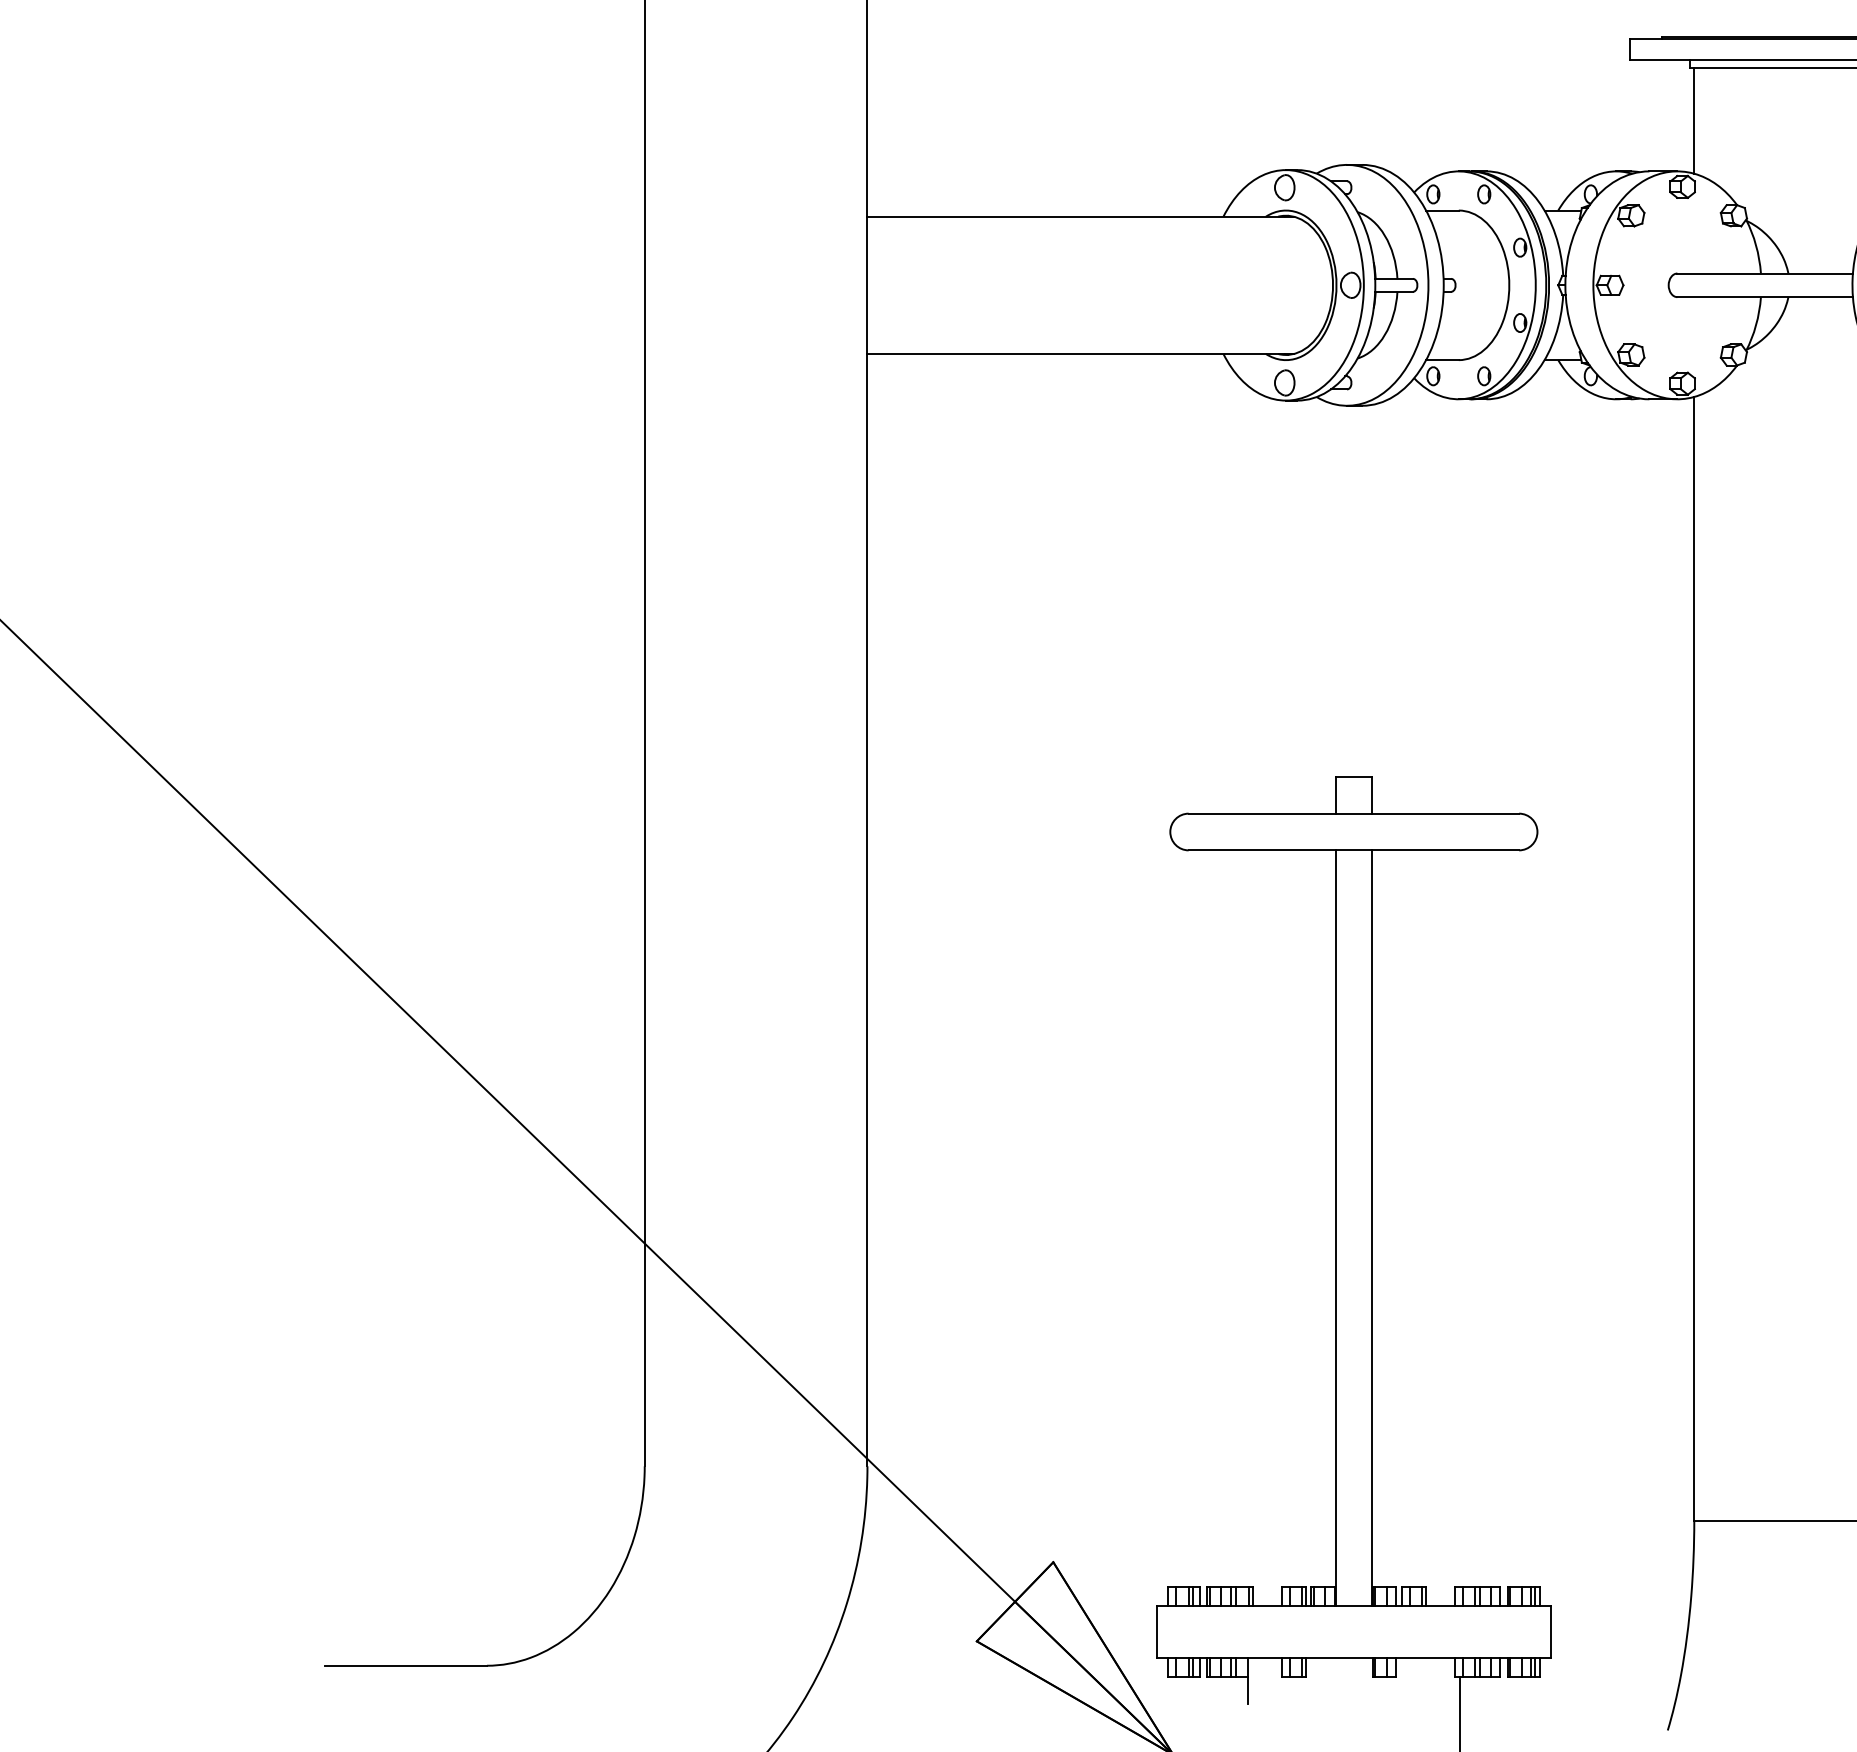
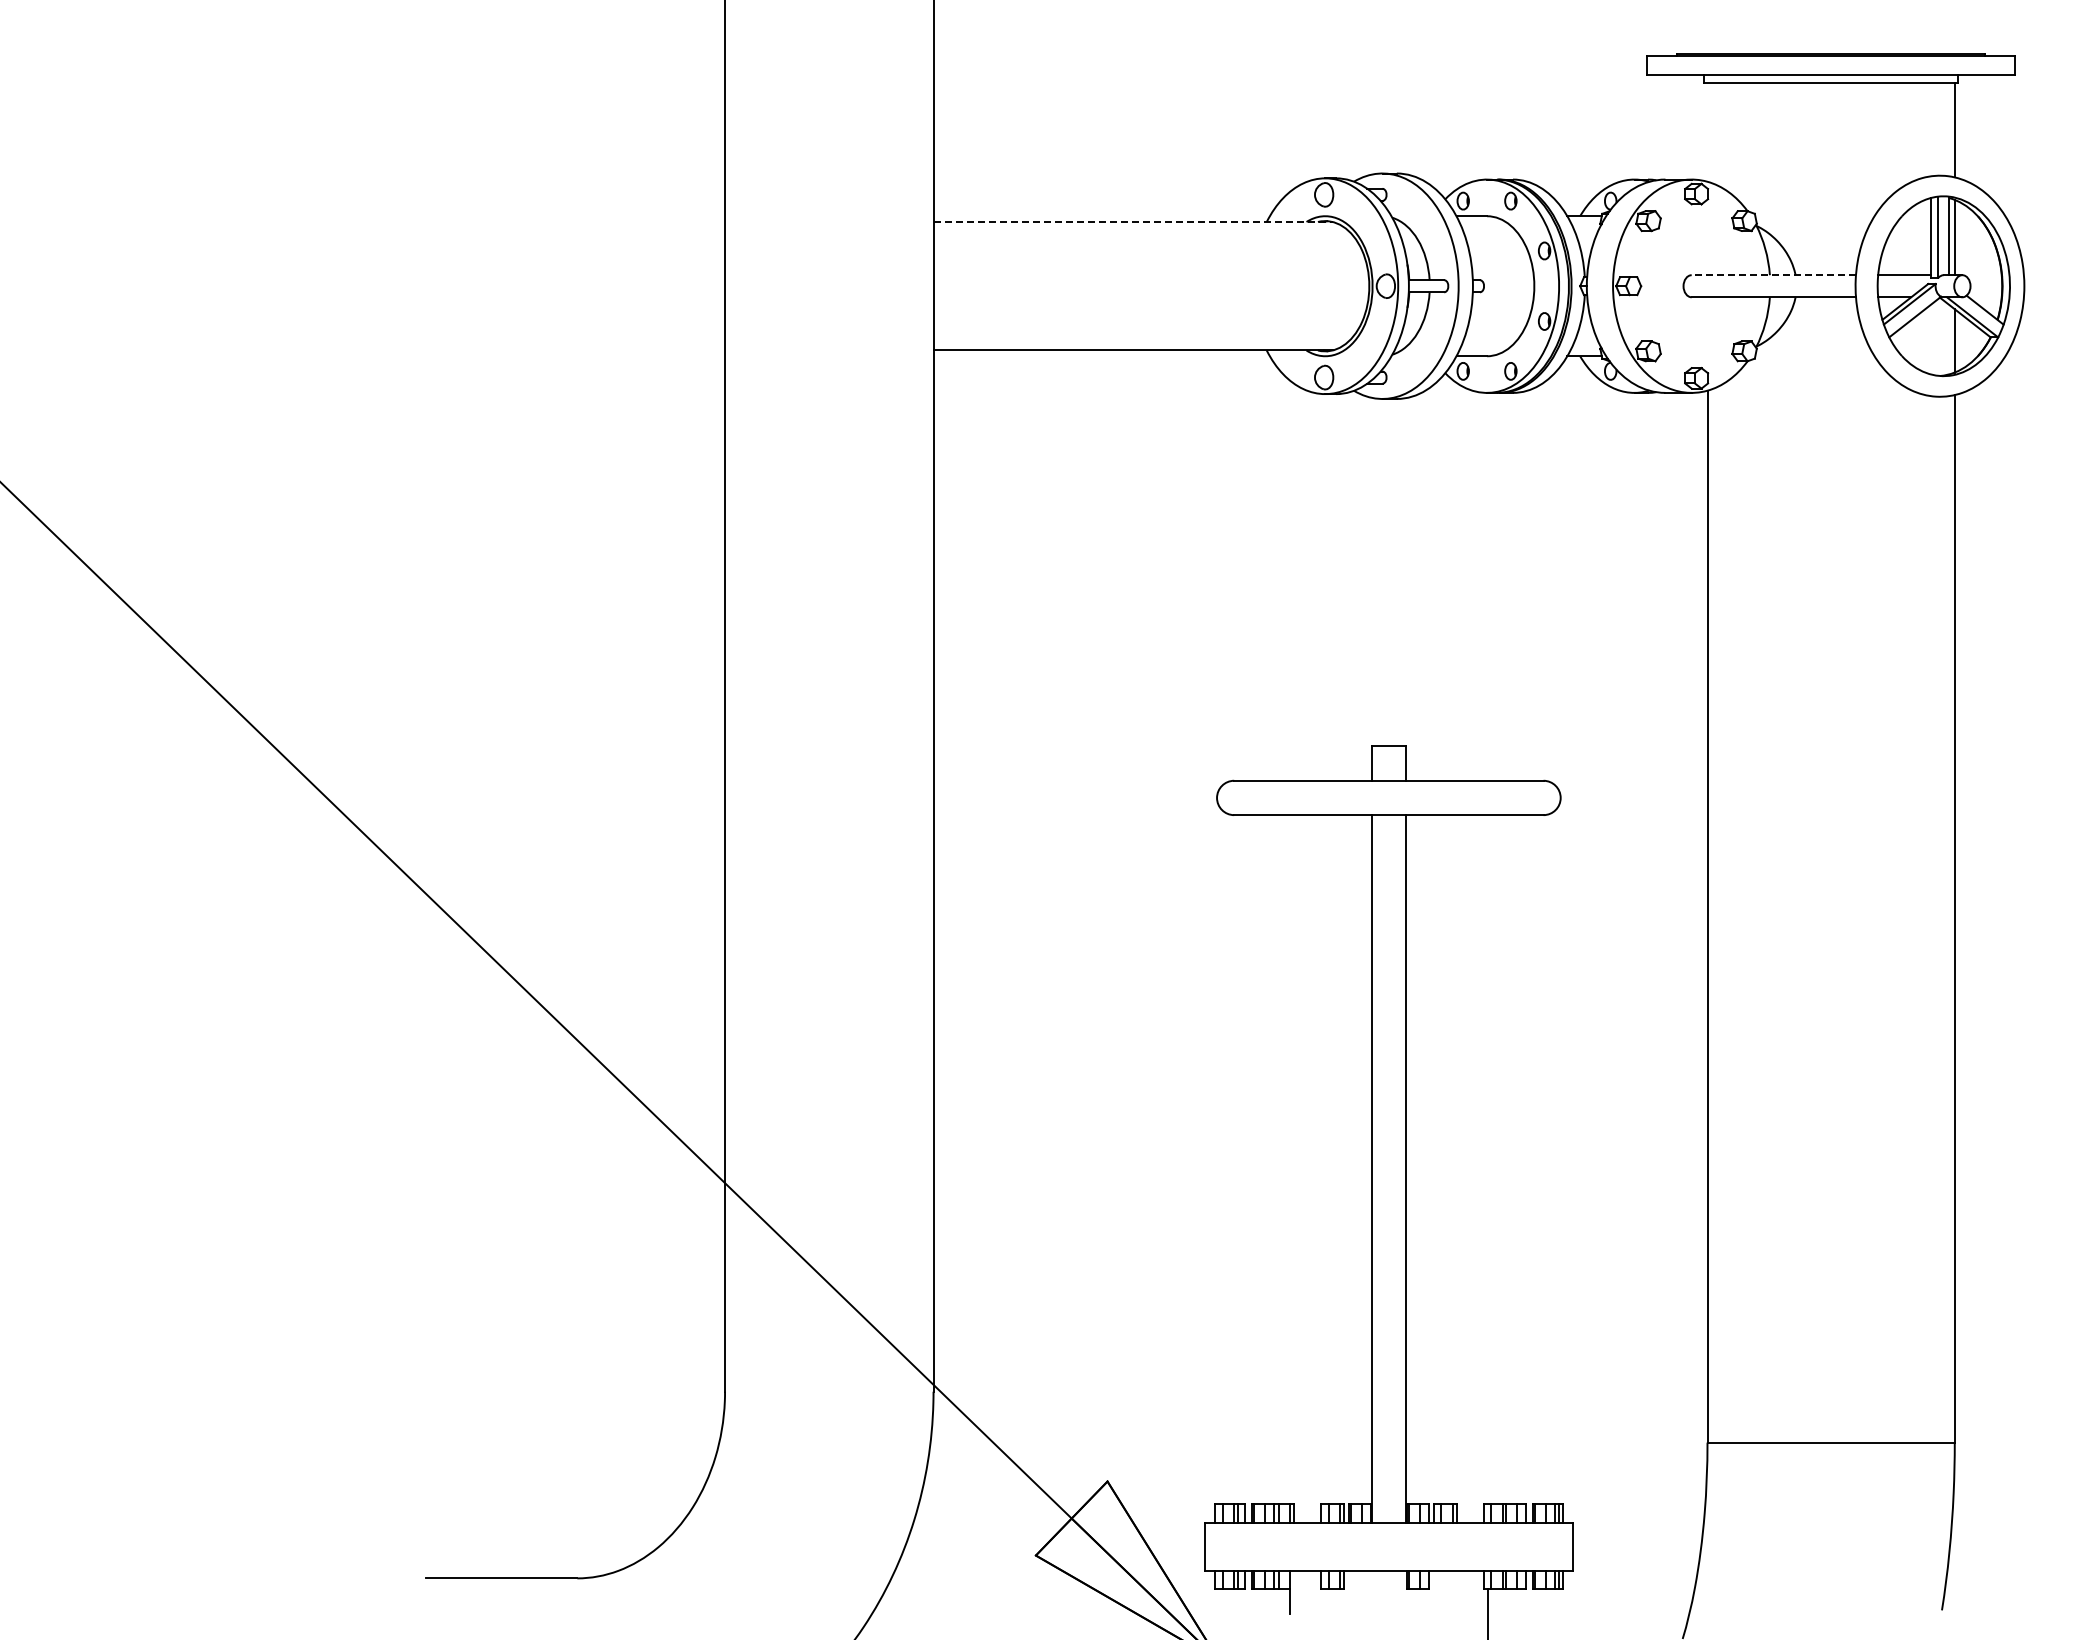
line: (1694, 120) -> (1707, 131), removed
line: (1081, 217) -> (1133, 222), solid -> dashed
line: (1764, 273) -> (1773, 275), solid -> dashed

